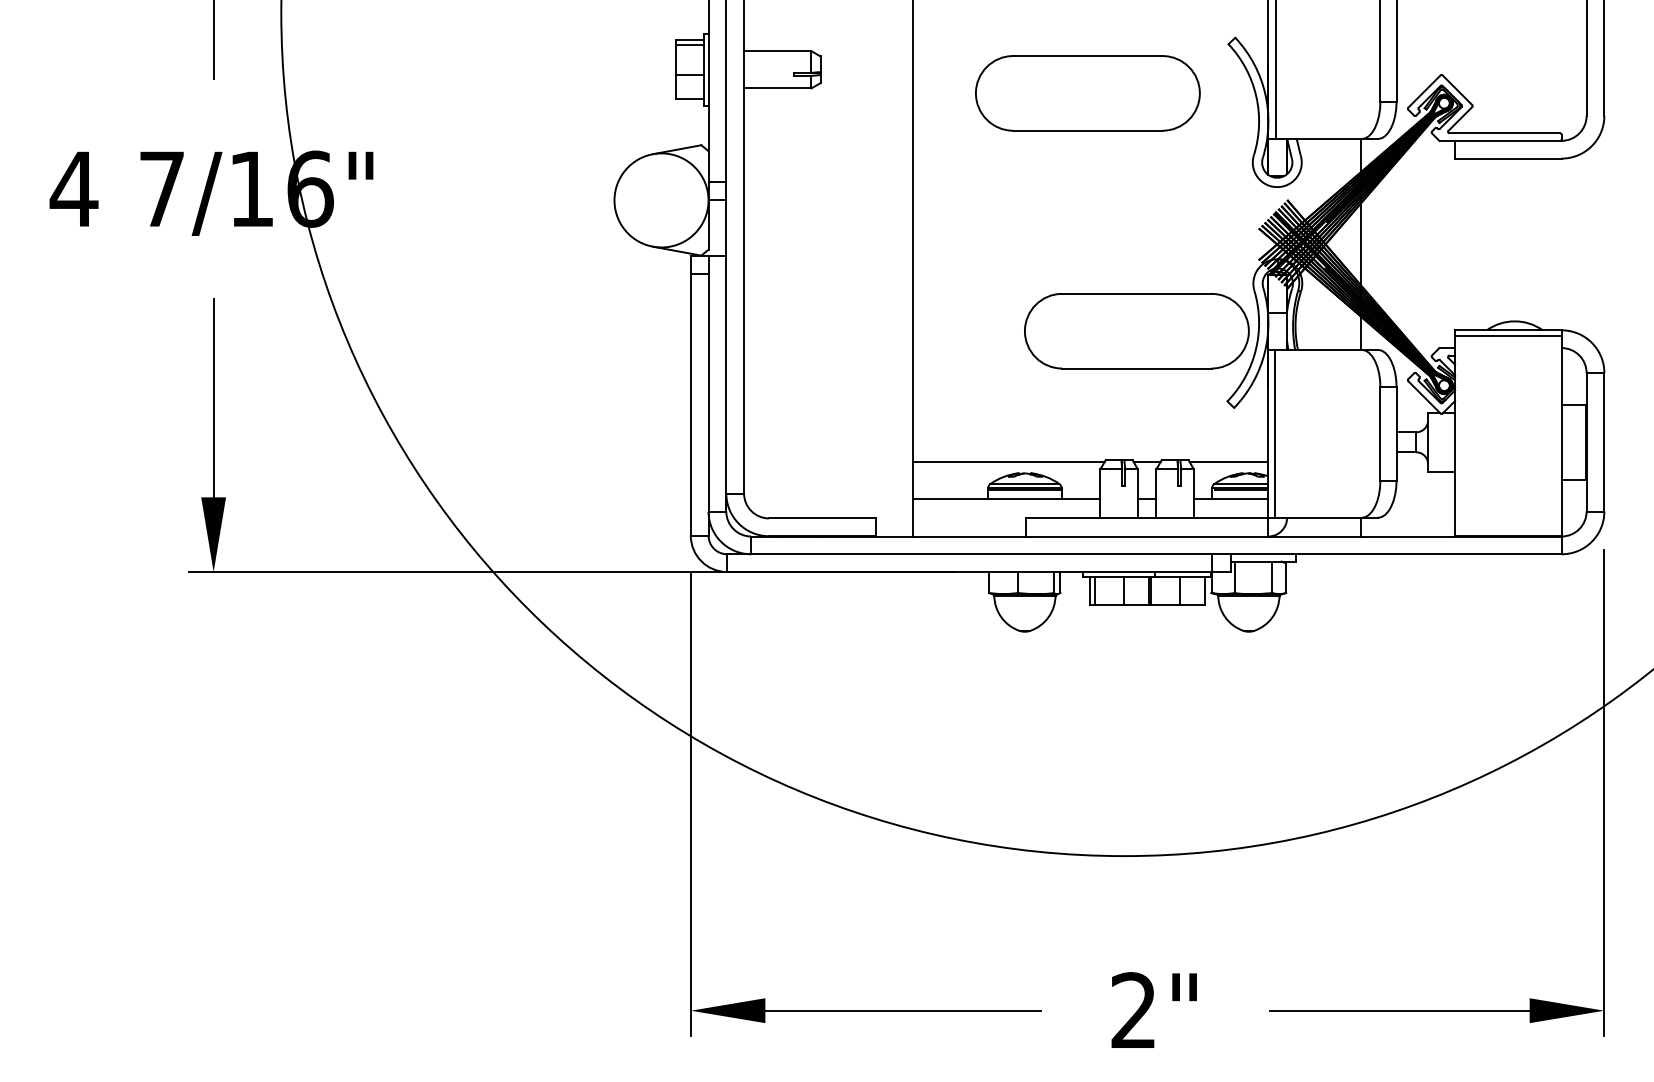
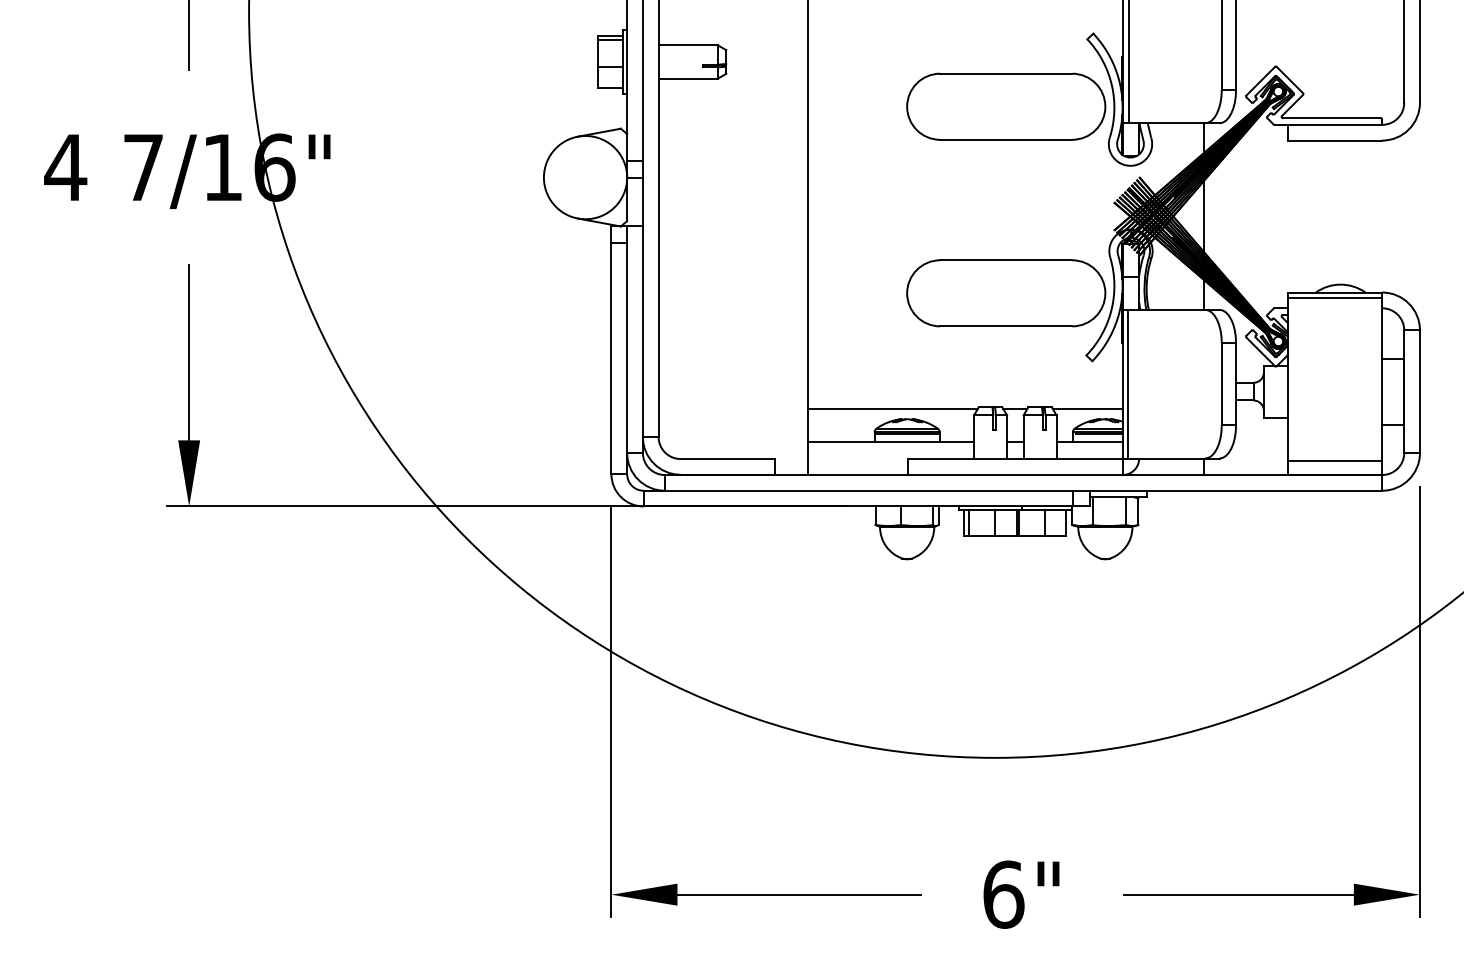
part: (1087, 93) -> (1005, 106), moved
line: (1508, 520) -> (1335, 460), added
text: (1134, 1010) -> (1004, 894), 2" -> 6"

